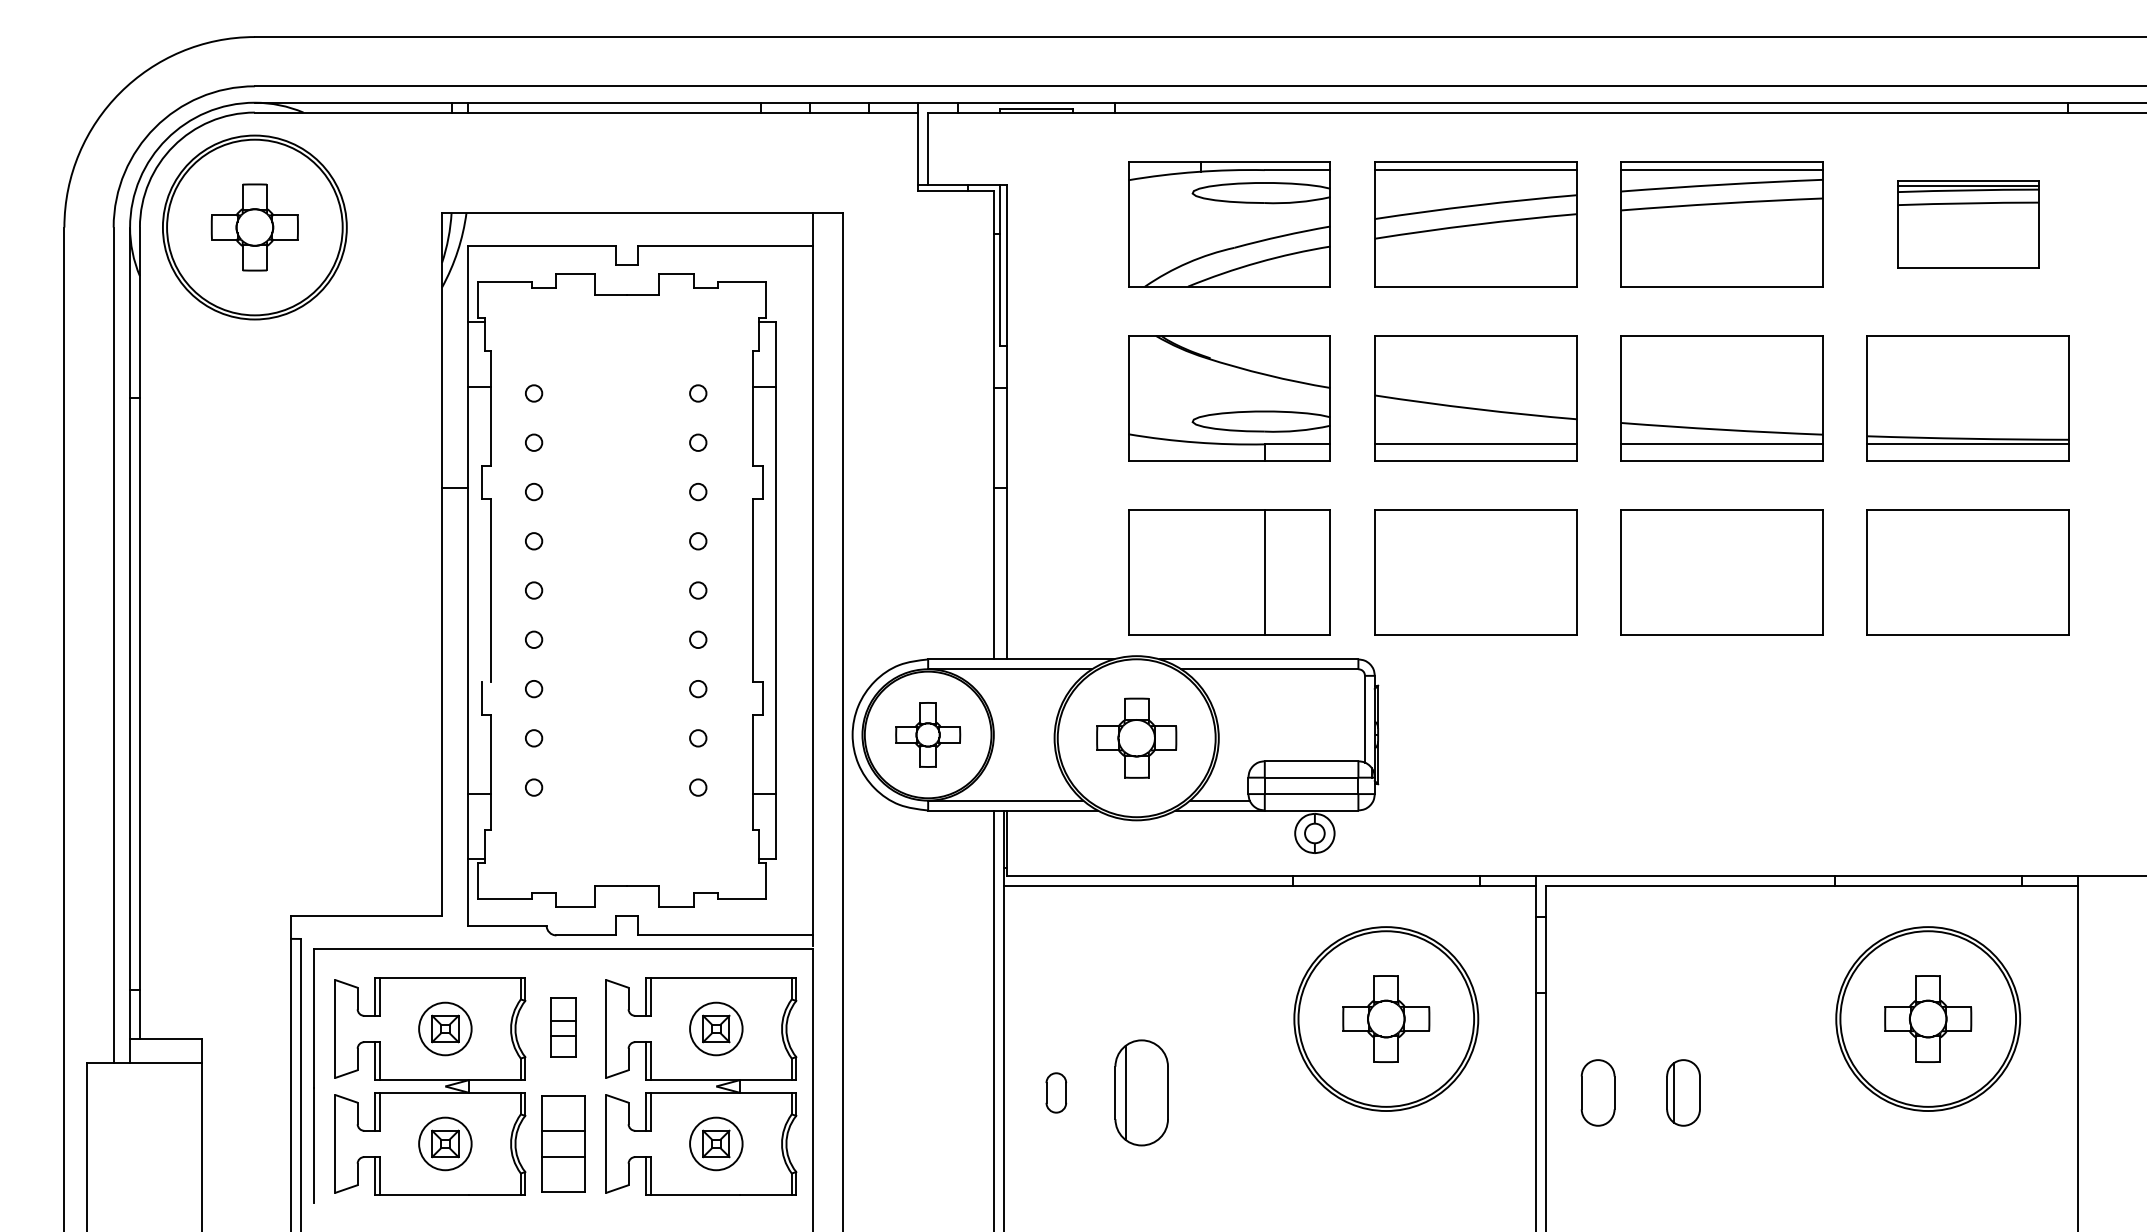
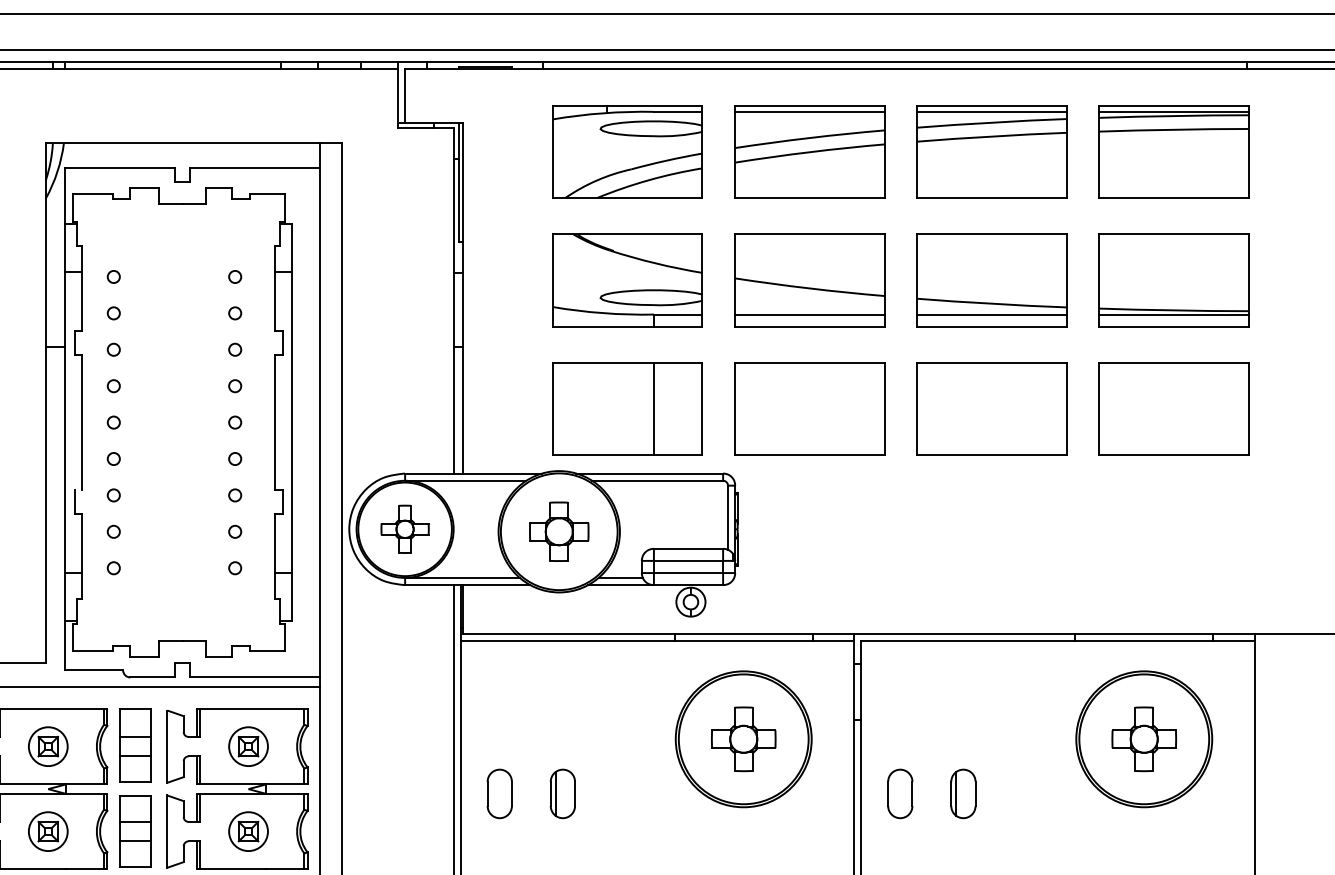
part: (1967, 224) -> (1173, 152), size x1.43
part: (563, 1027) -> (135, 745), size x1.67
part: (1056, 1092) -> (499, 793), size x1.67
part: (1141, 1092) -> (562, 793), size x0.62

